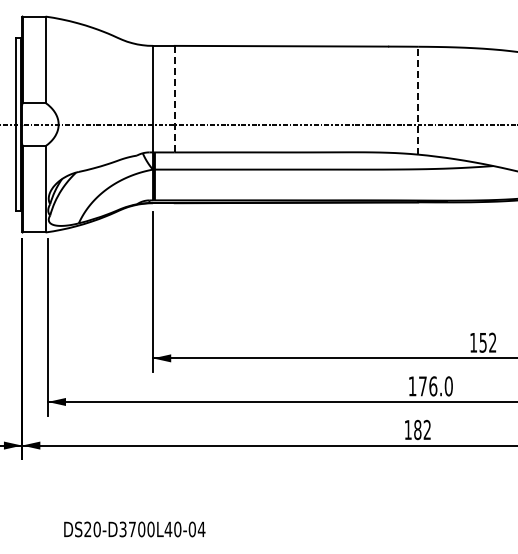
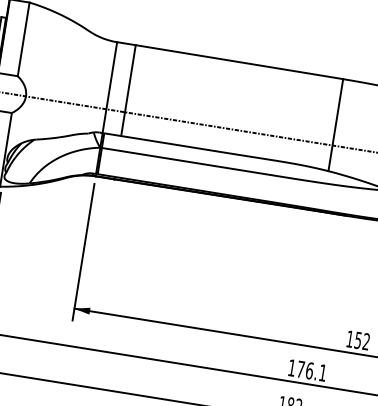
line: (174, 99) -> (128, 90), dashed -> solid
line: (418, 100) -> (336, 125), dashed -> solid
text: (448, 386) -> (322, 373), 176.0 -> 176.1

